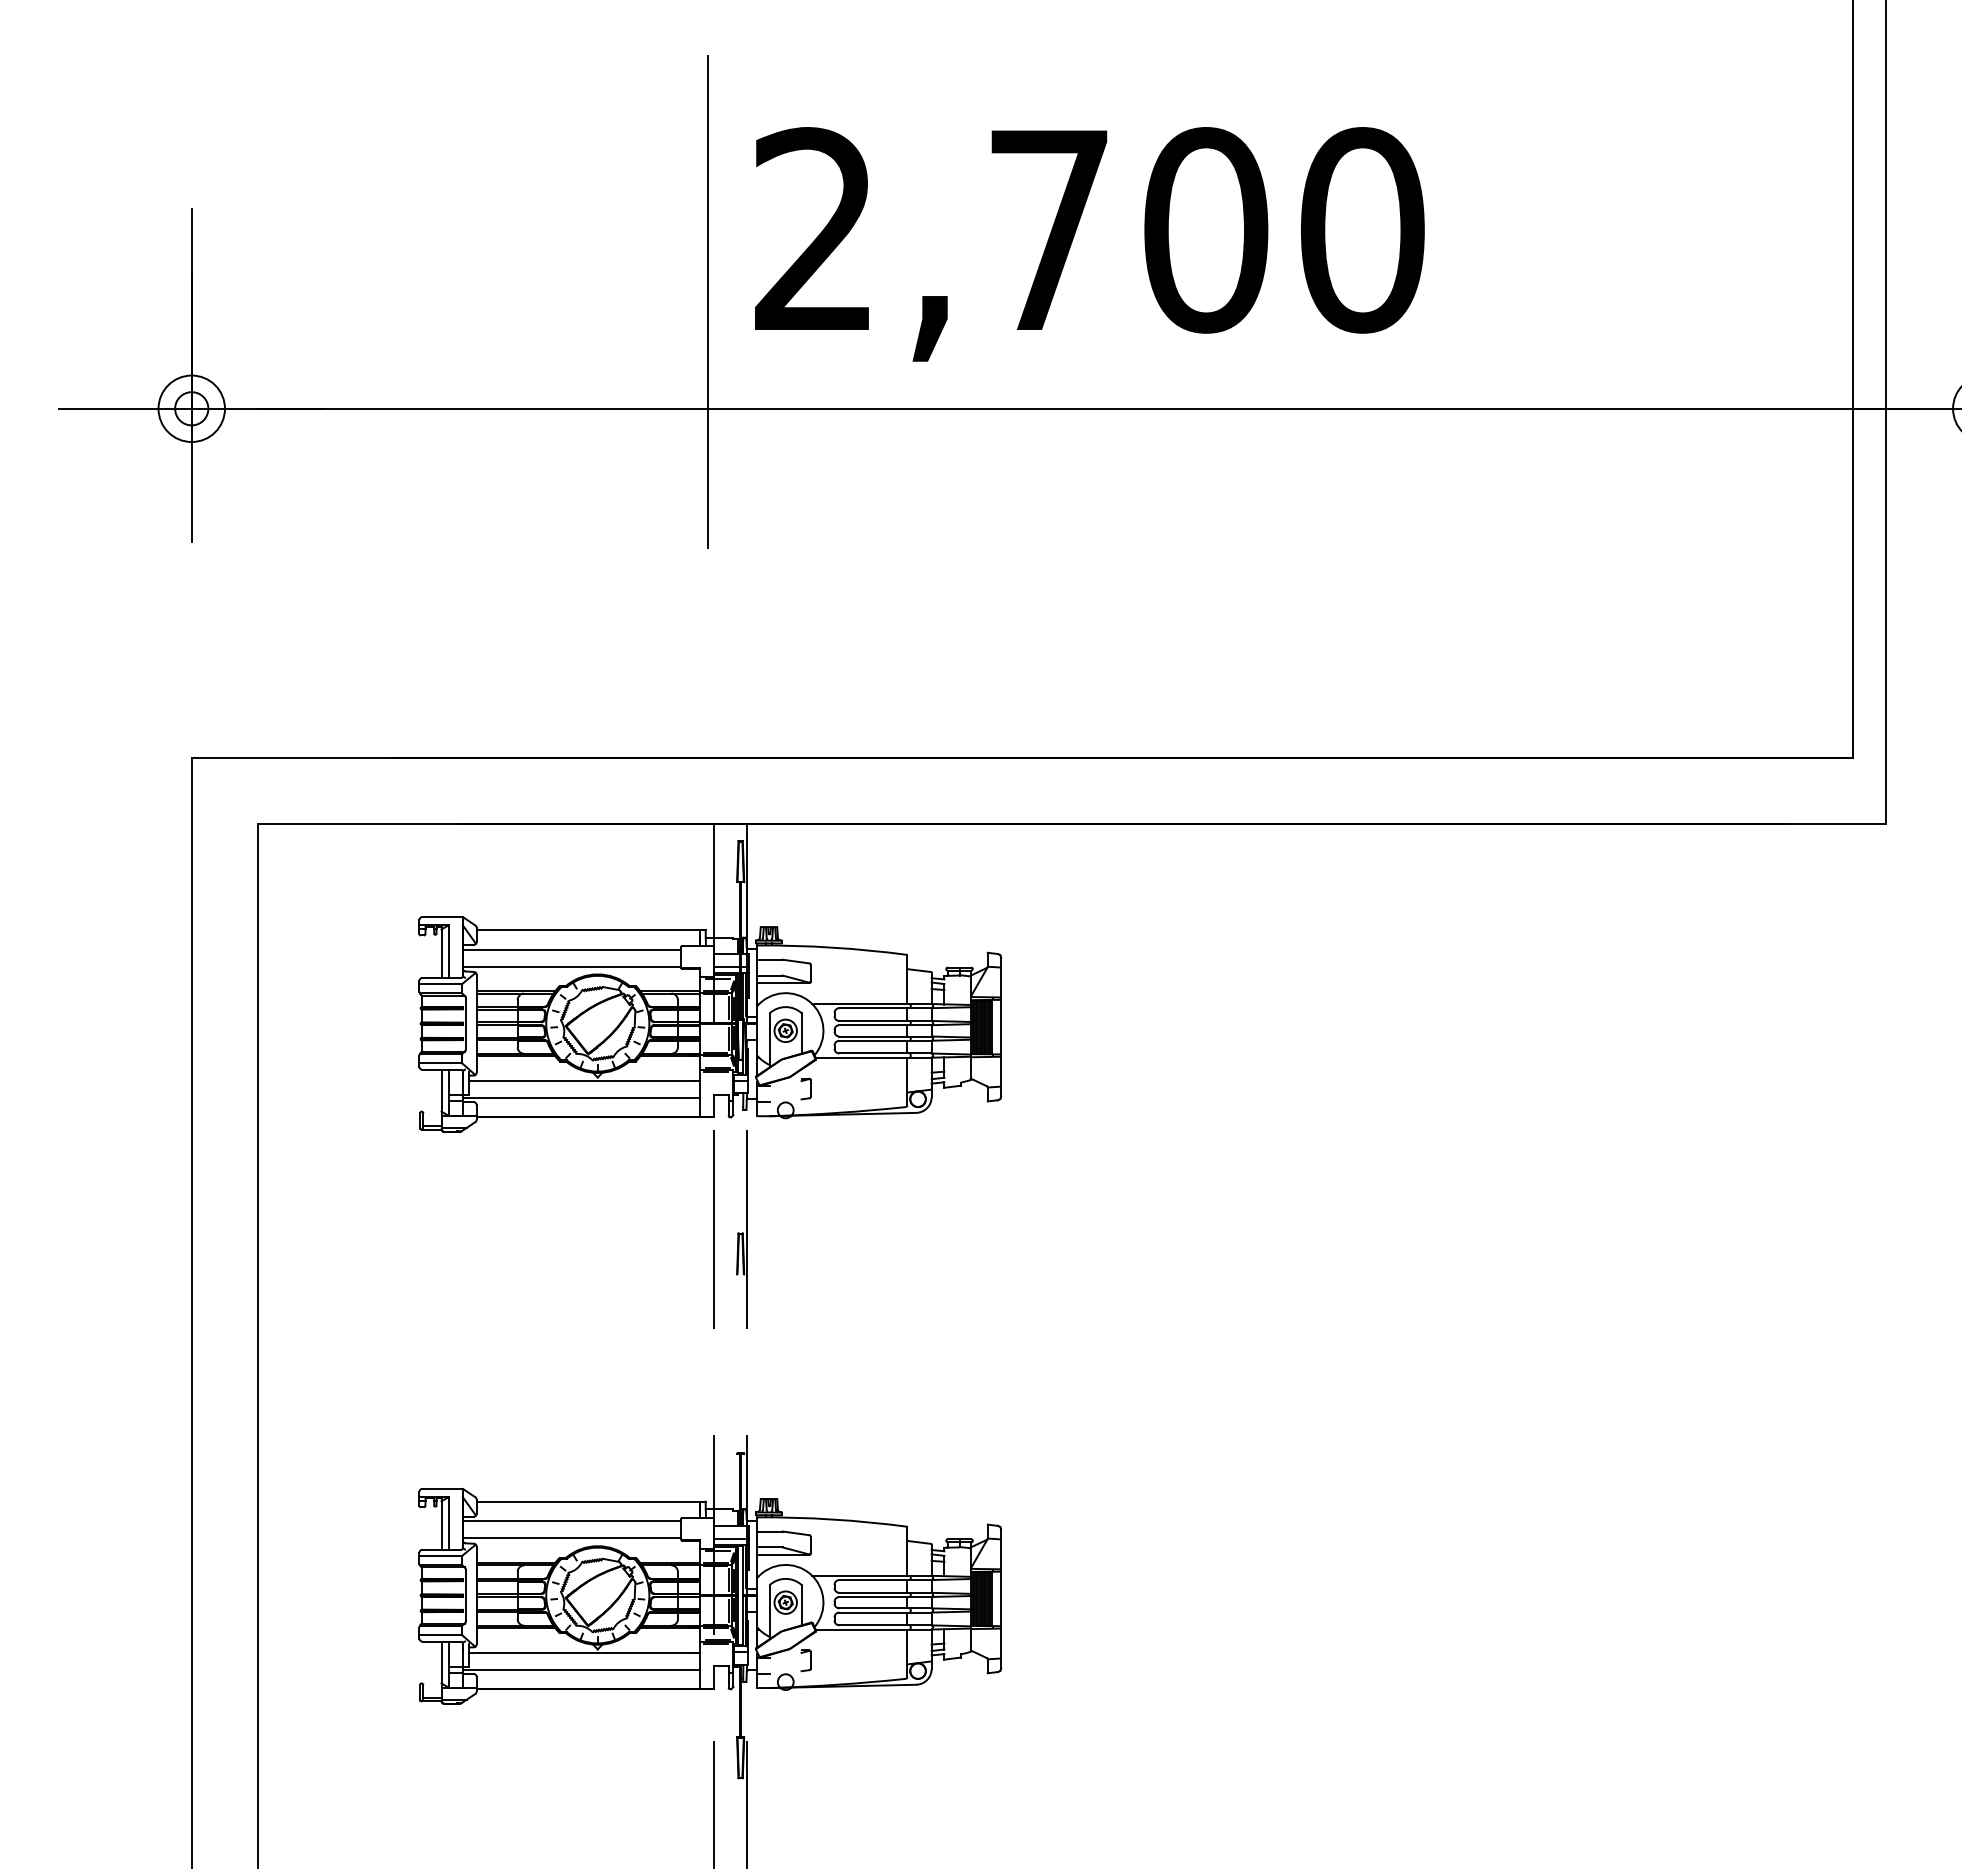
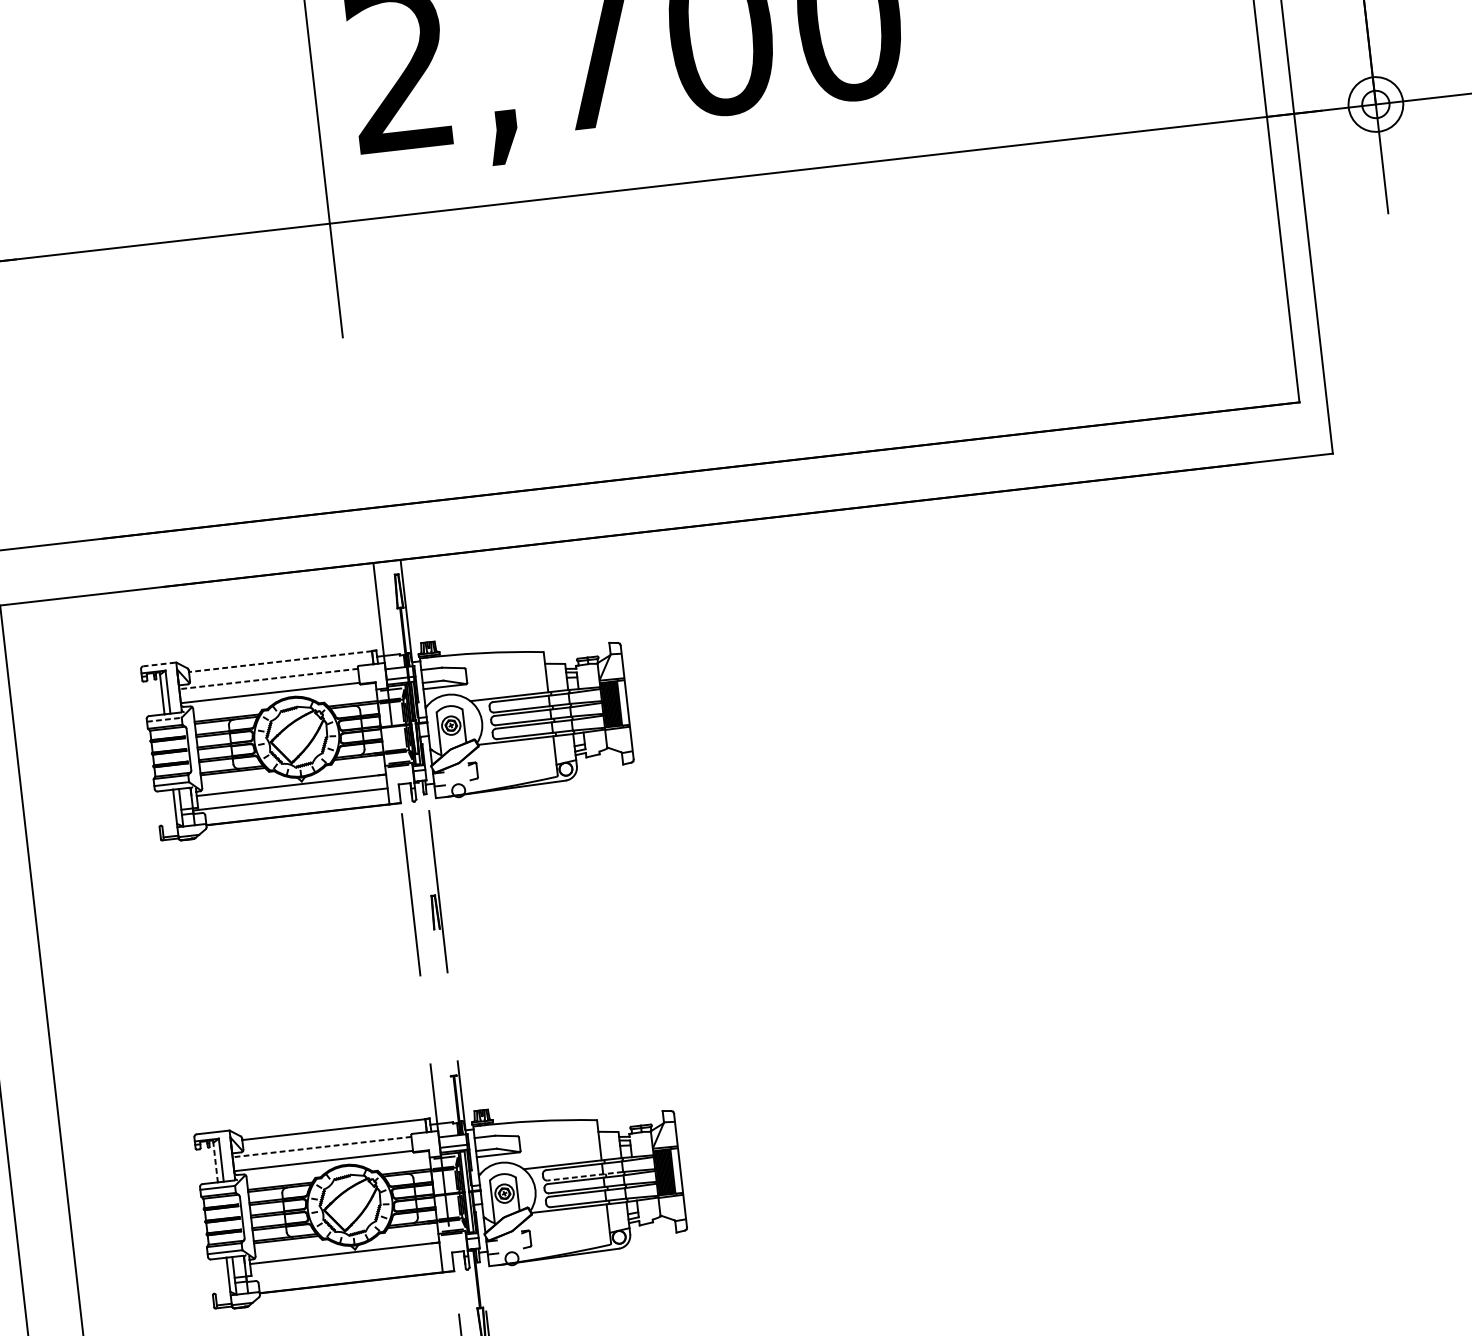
line: (442, 916) -> (159, 664), solid -> dashed
line: (588, 930) -> (280, 661), solid -> dashed
line: (571, 949) -> (268, 679), solid -> dashed
line: (440, 984) -> (164, 719), solid -> dashed
line: (571, 1521) -> (321, 1147), solid -> dashed
line: (441, 1524) -> (215, 1161), solid -> dashed
line: (885, 1592) -> (585, 1176), solid -> dashed
line: (581, 1669) -> (343, 1267), removed

